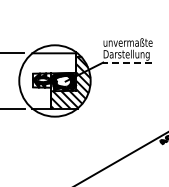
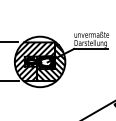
line: (126, 62) -> (90, 48), dashed -> solid
hatch: (47, 80) -> (34, 61), added

